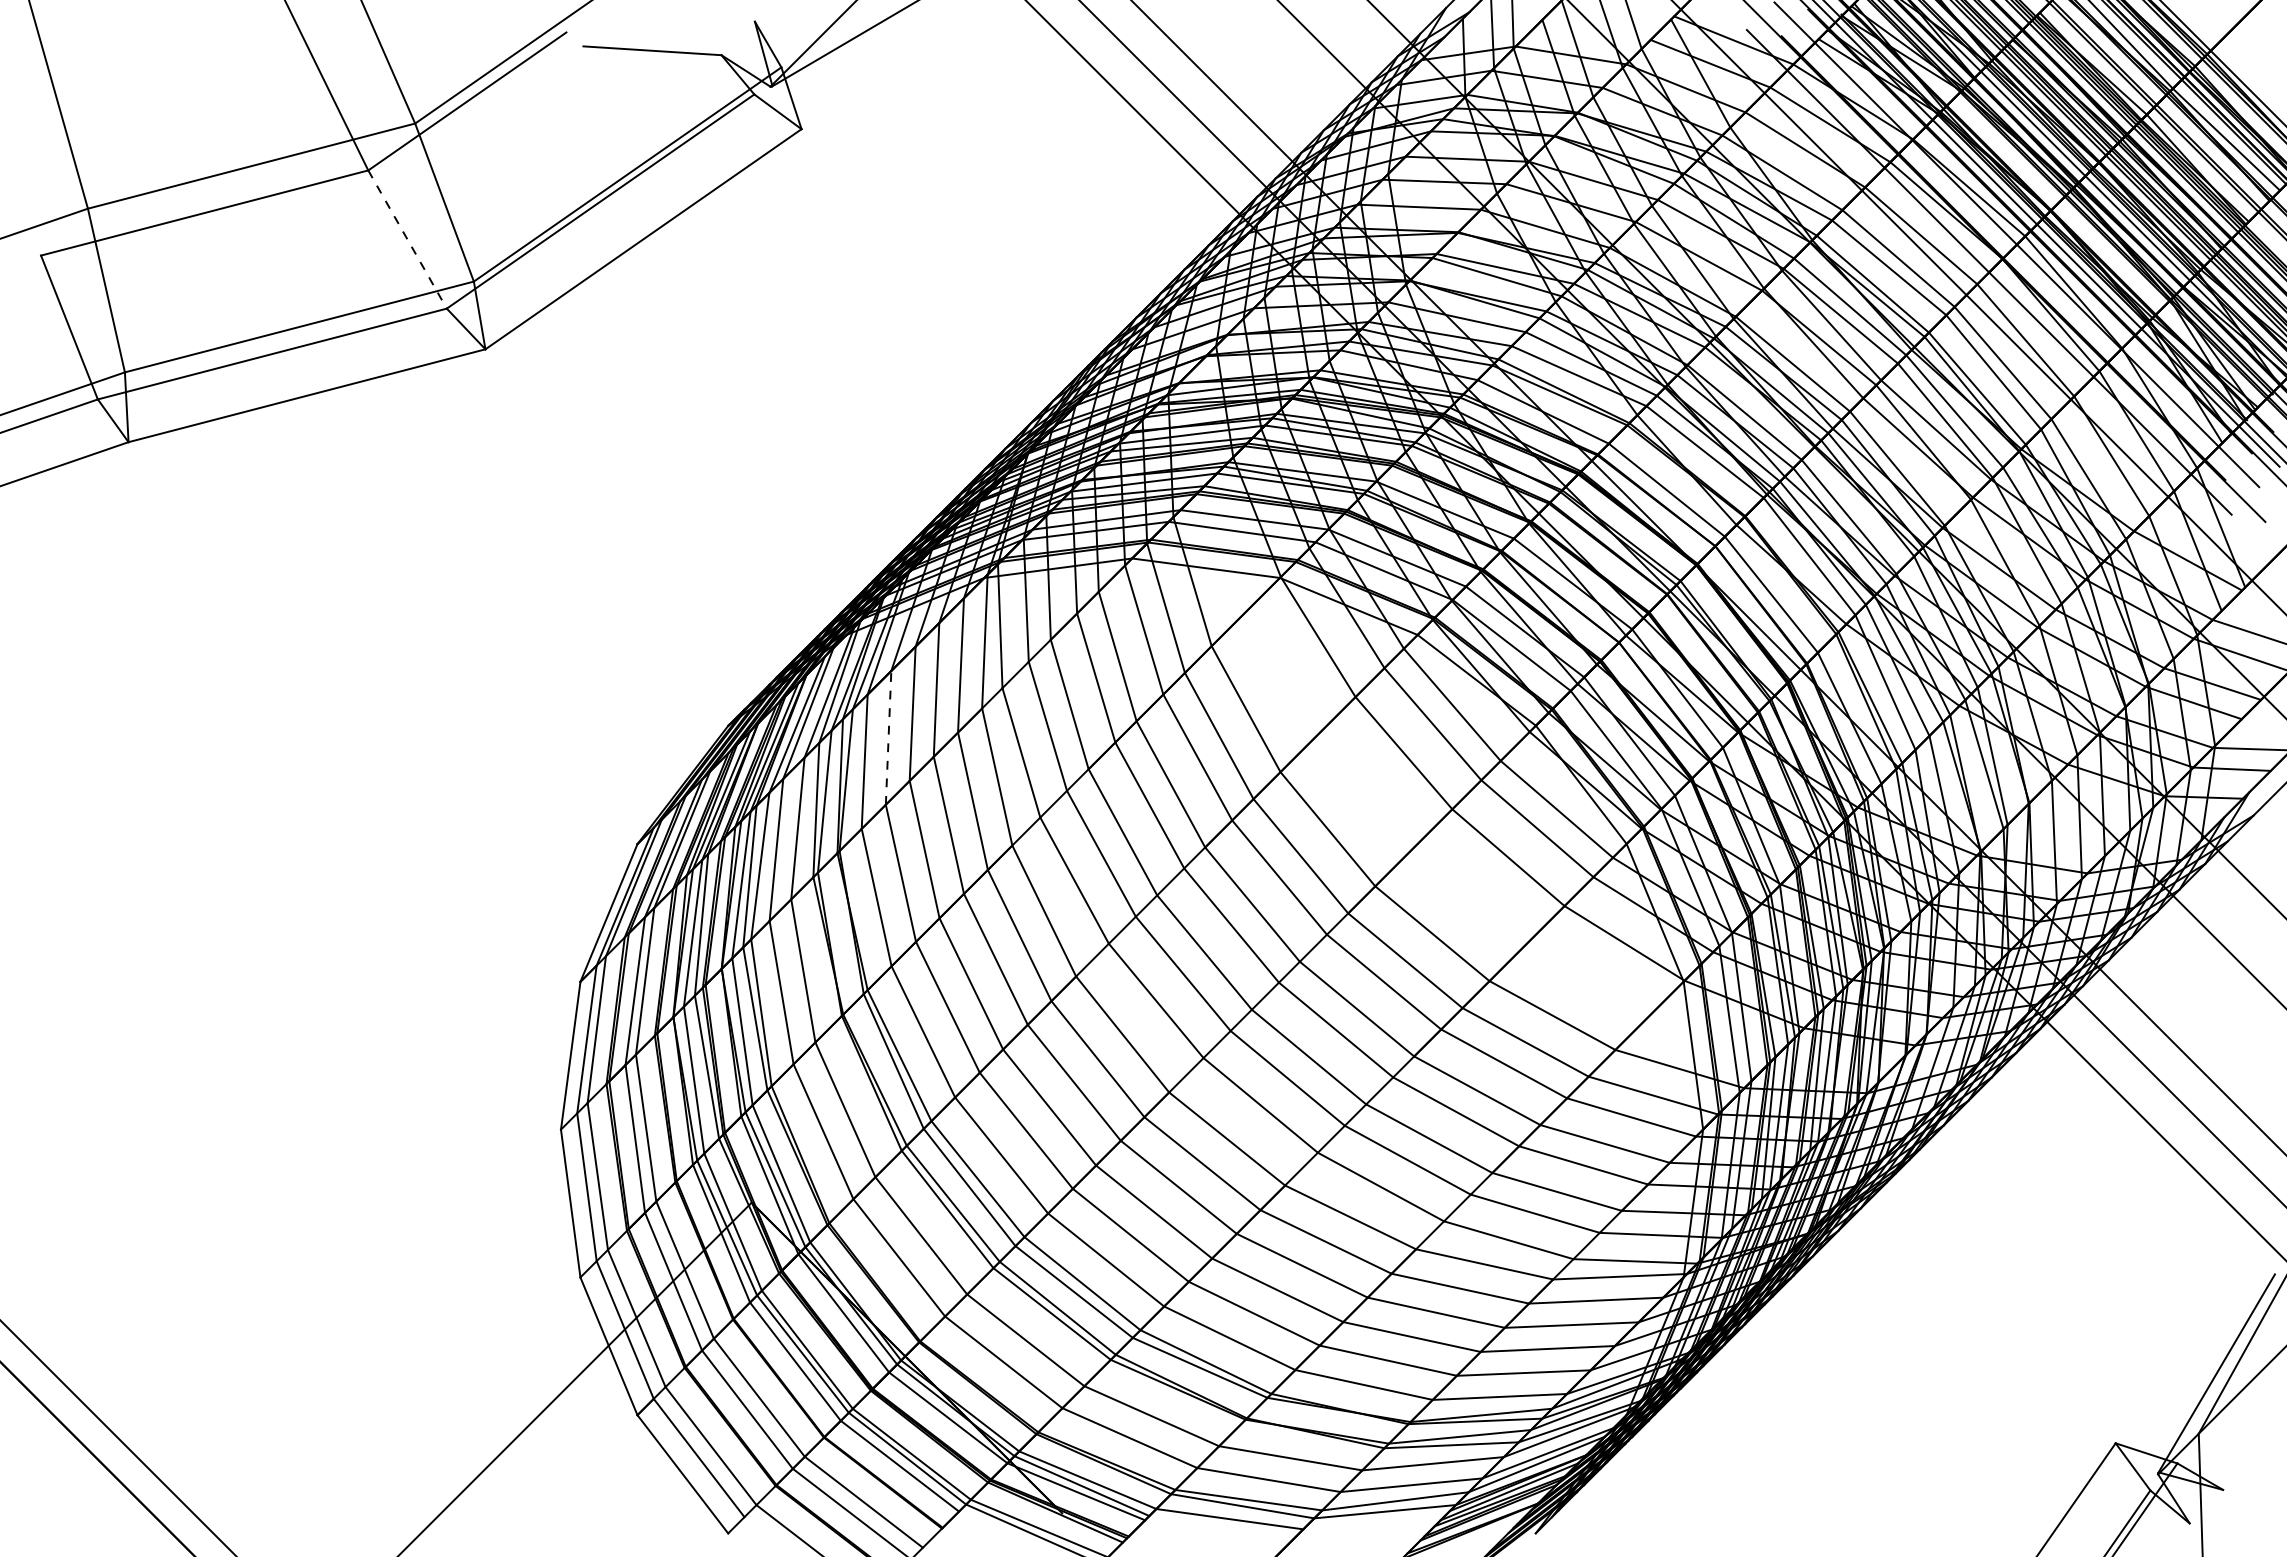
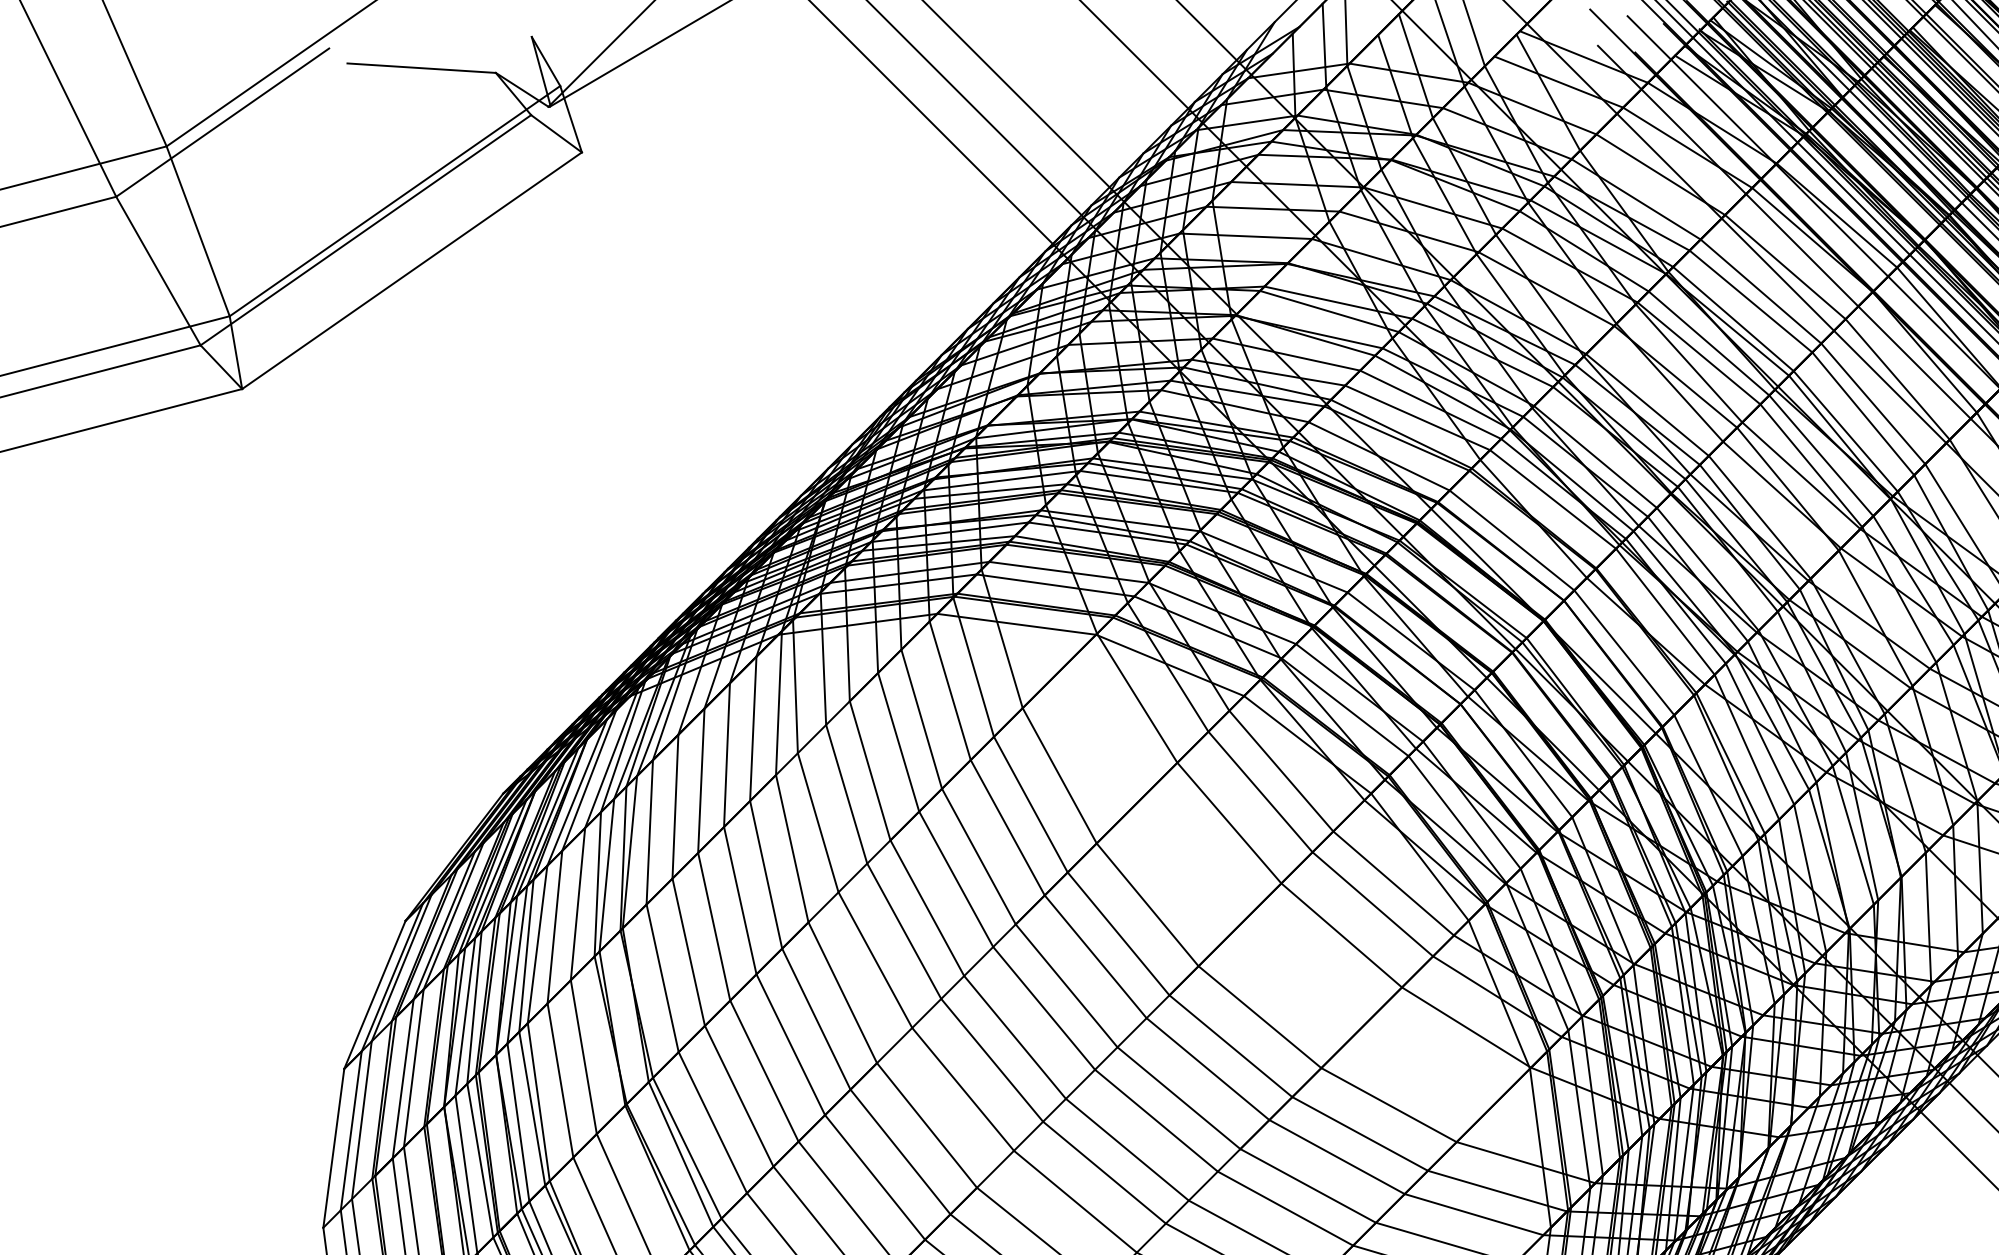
line: (407, 239) -> (158, 271), dashed -> solid
line: (888, 737) -> (675, 806), dashed -> solid

